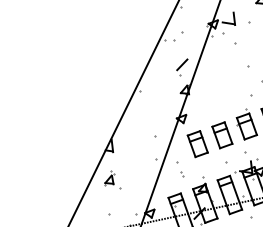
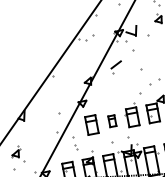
part: (182, 67) -> (116, 67), moved
part: (222, 135) -> (112, 121), size x0.6
part: (112, 179) -> (18, 153), moved

